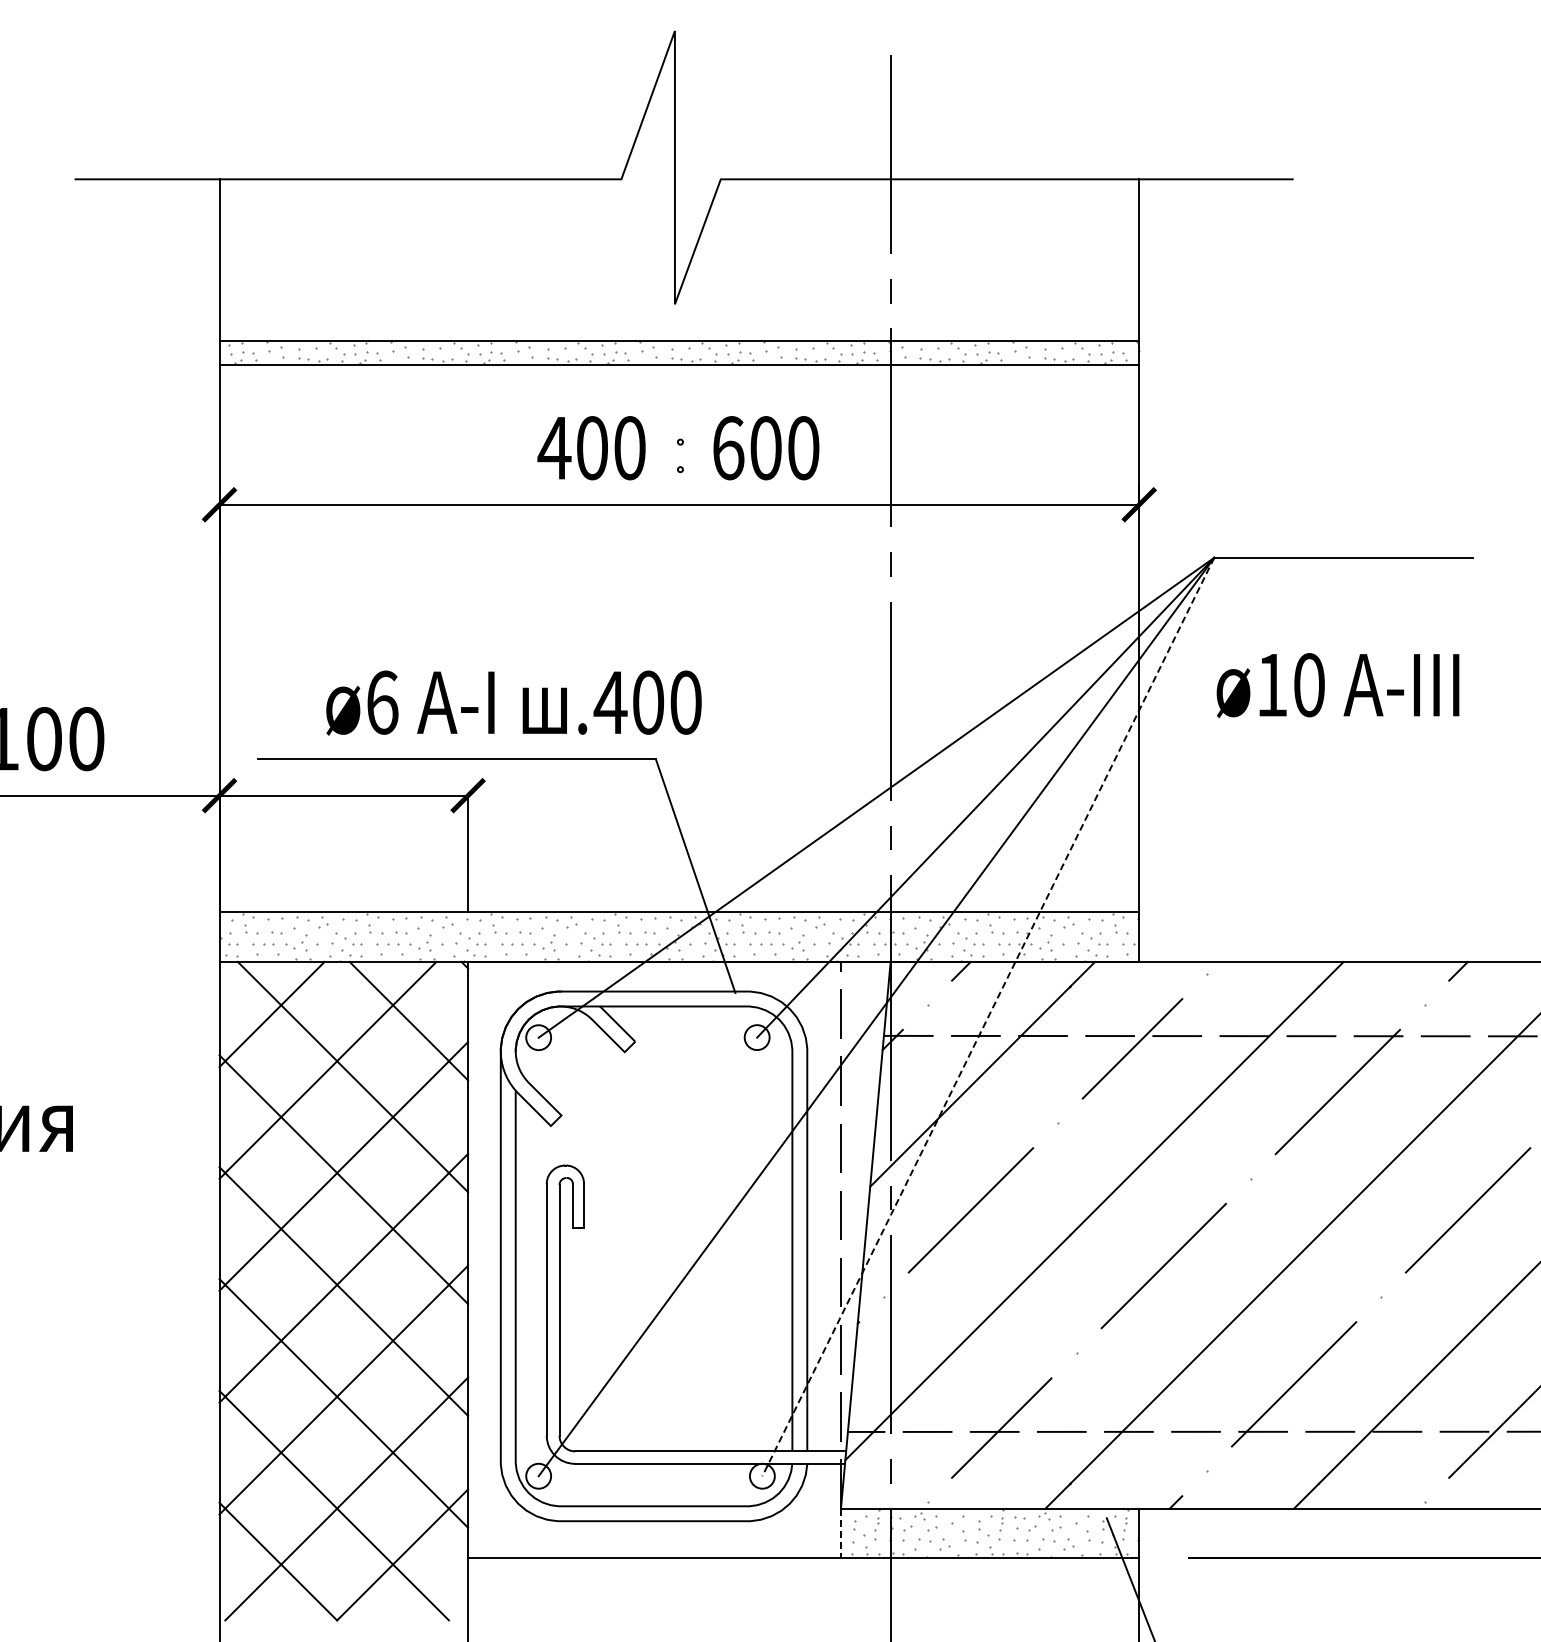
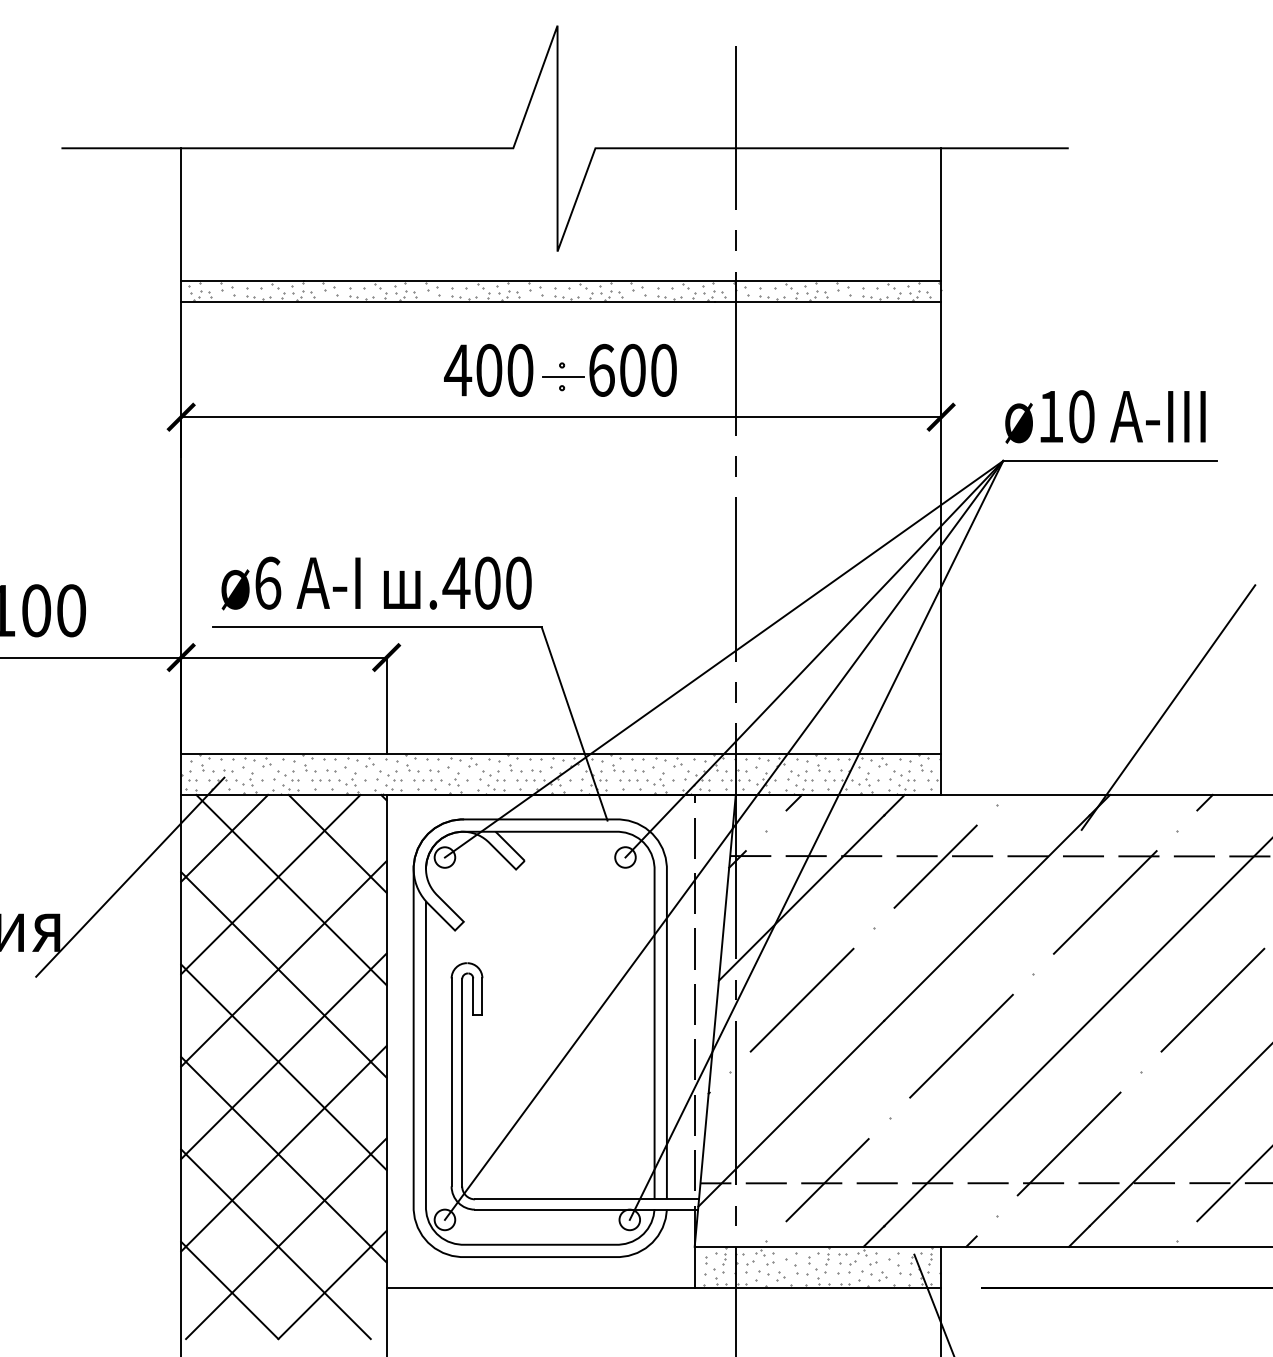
line: (681, 455) -> (562, 376), added
text: (1337, 685) -> (1105, 416), moved
text: (513, 702) -> (376, 583), moved
line: (1414, 856) -> (1168, 707), added
line: (988, 1016) -> (816, 840), dashed -> solid
line: (157, 1061) -> (129, 877), added
line: (840, 1533) -> (694, 1267), dashed -> solid

